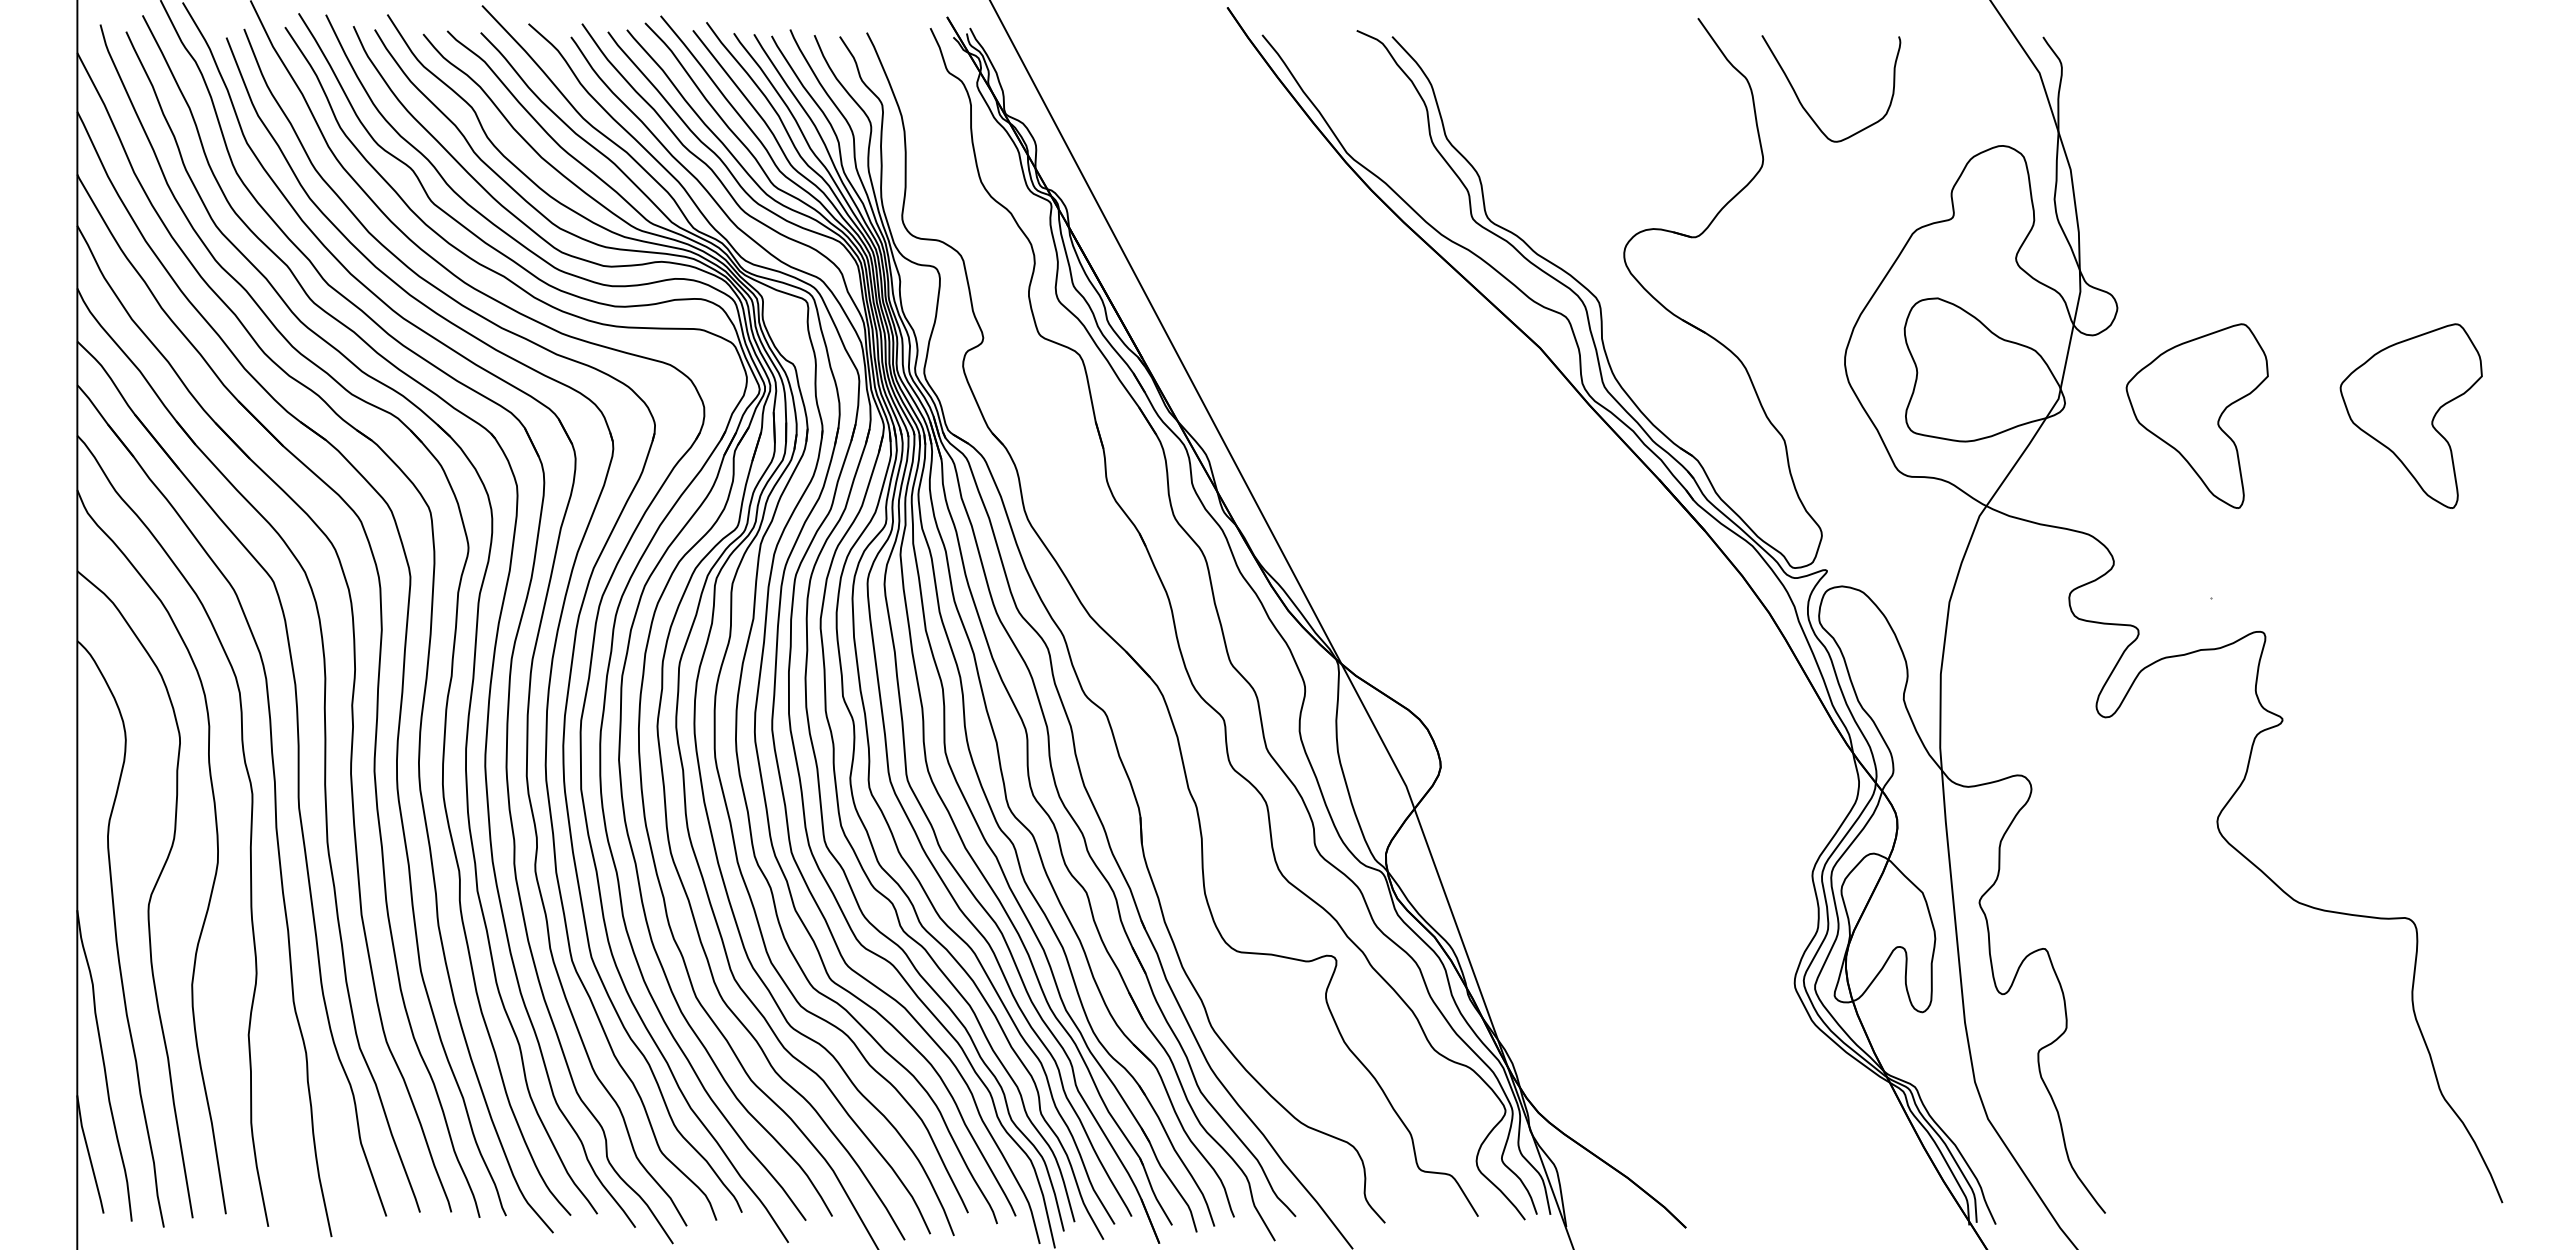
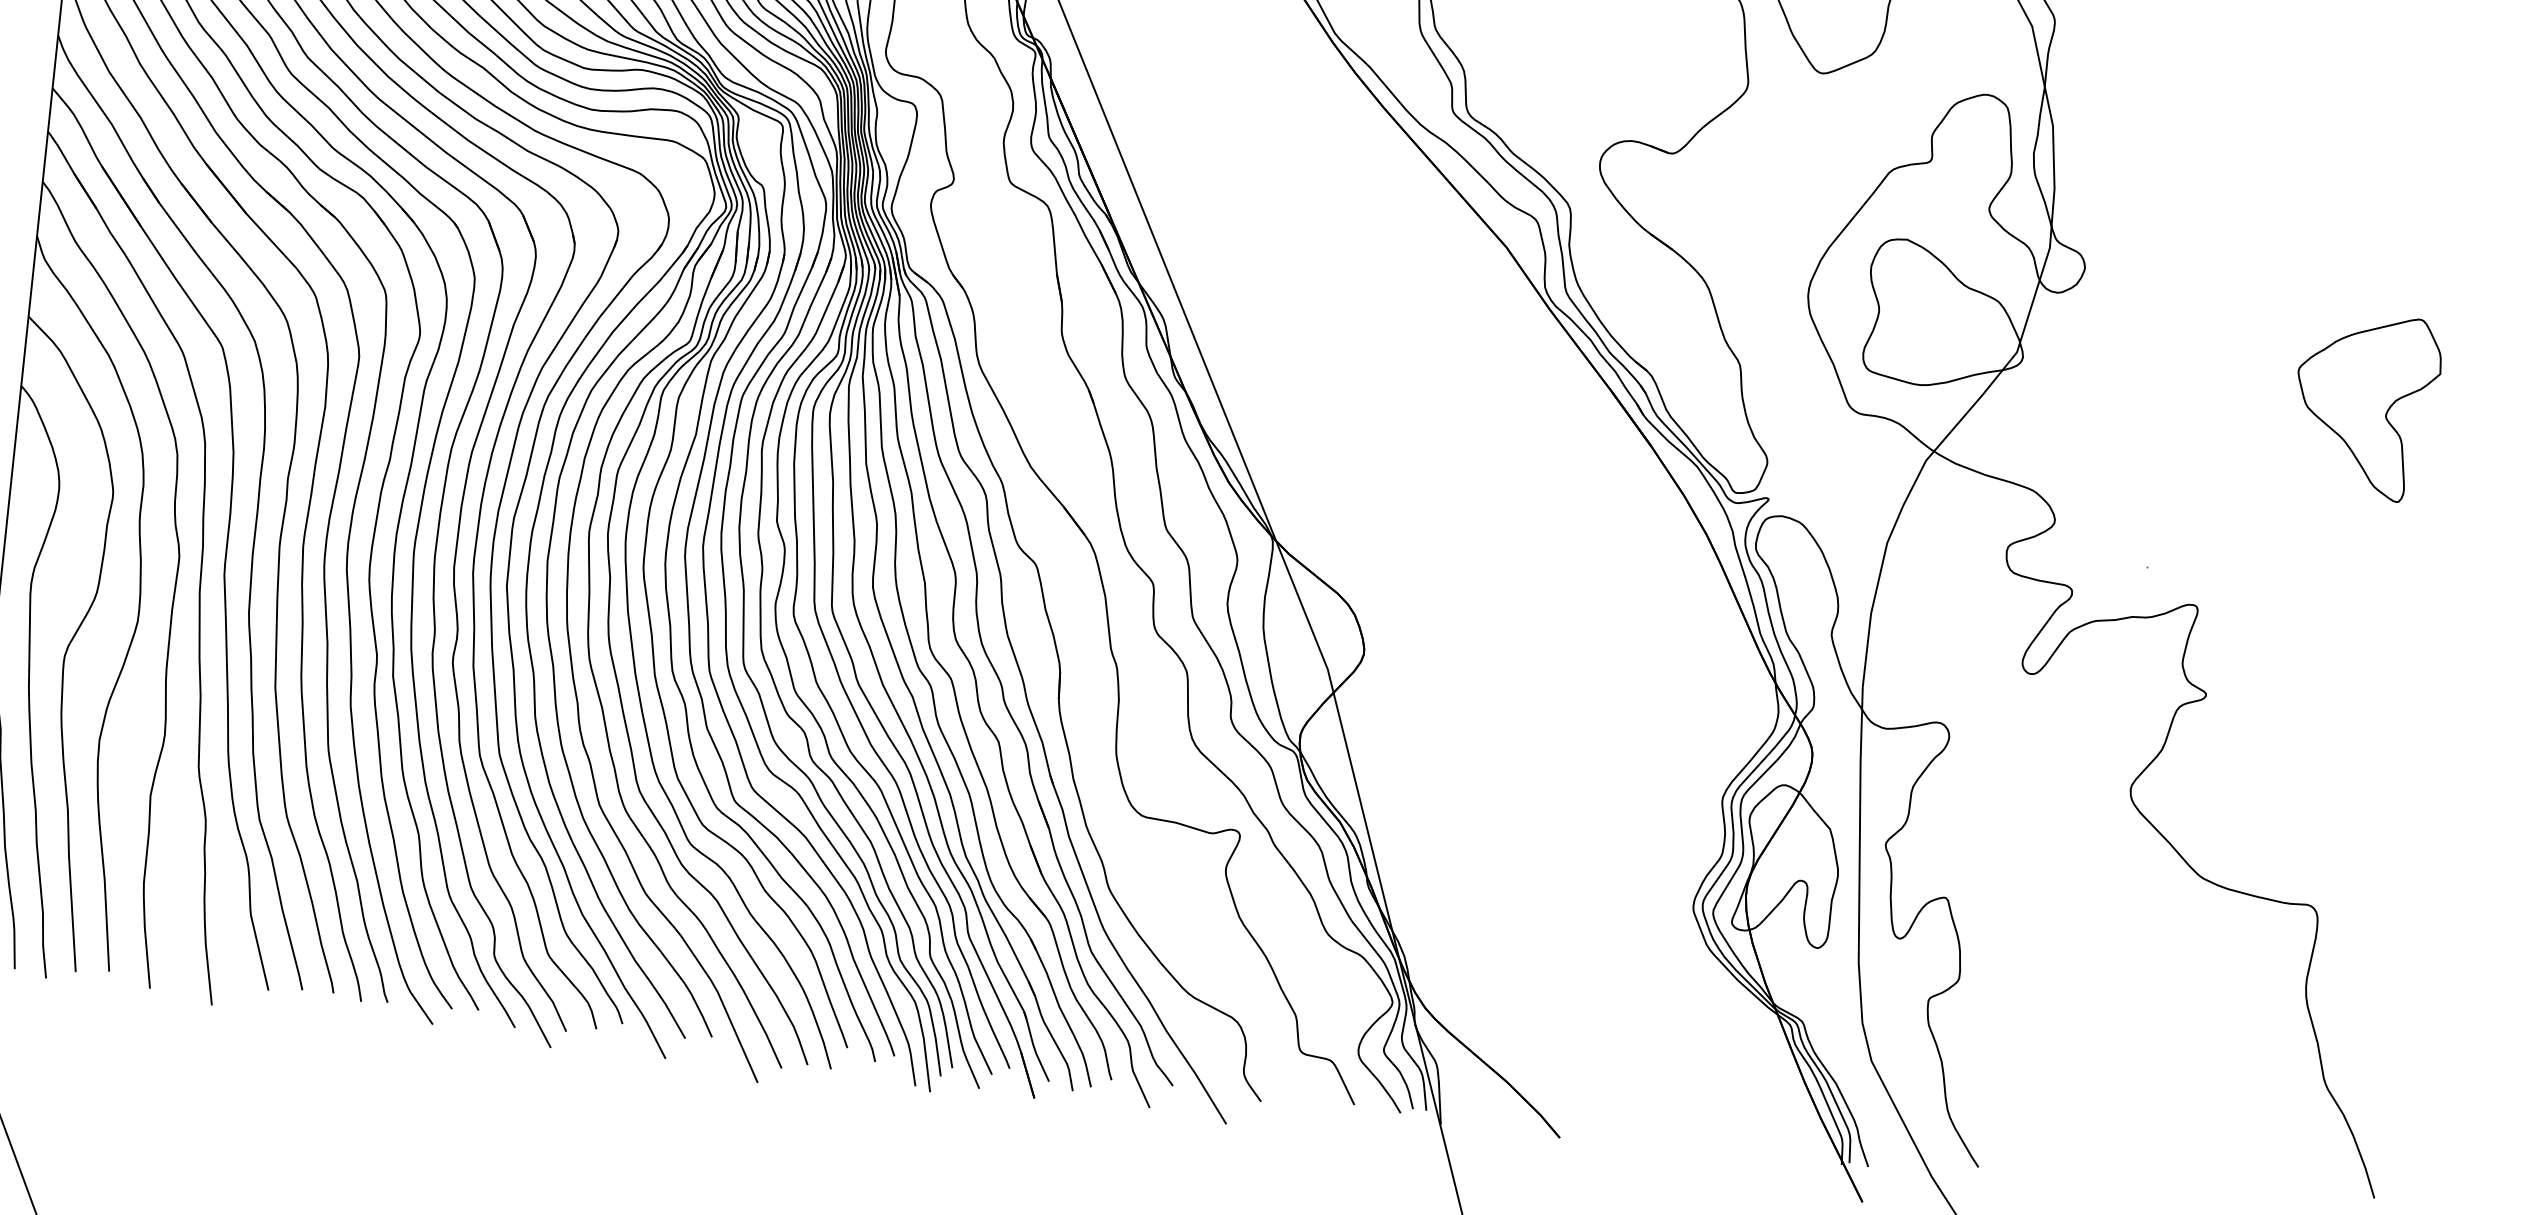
part: (2196, 415) -> (2152, 383), removed

